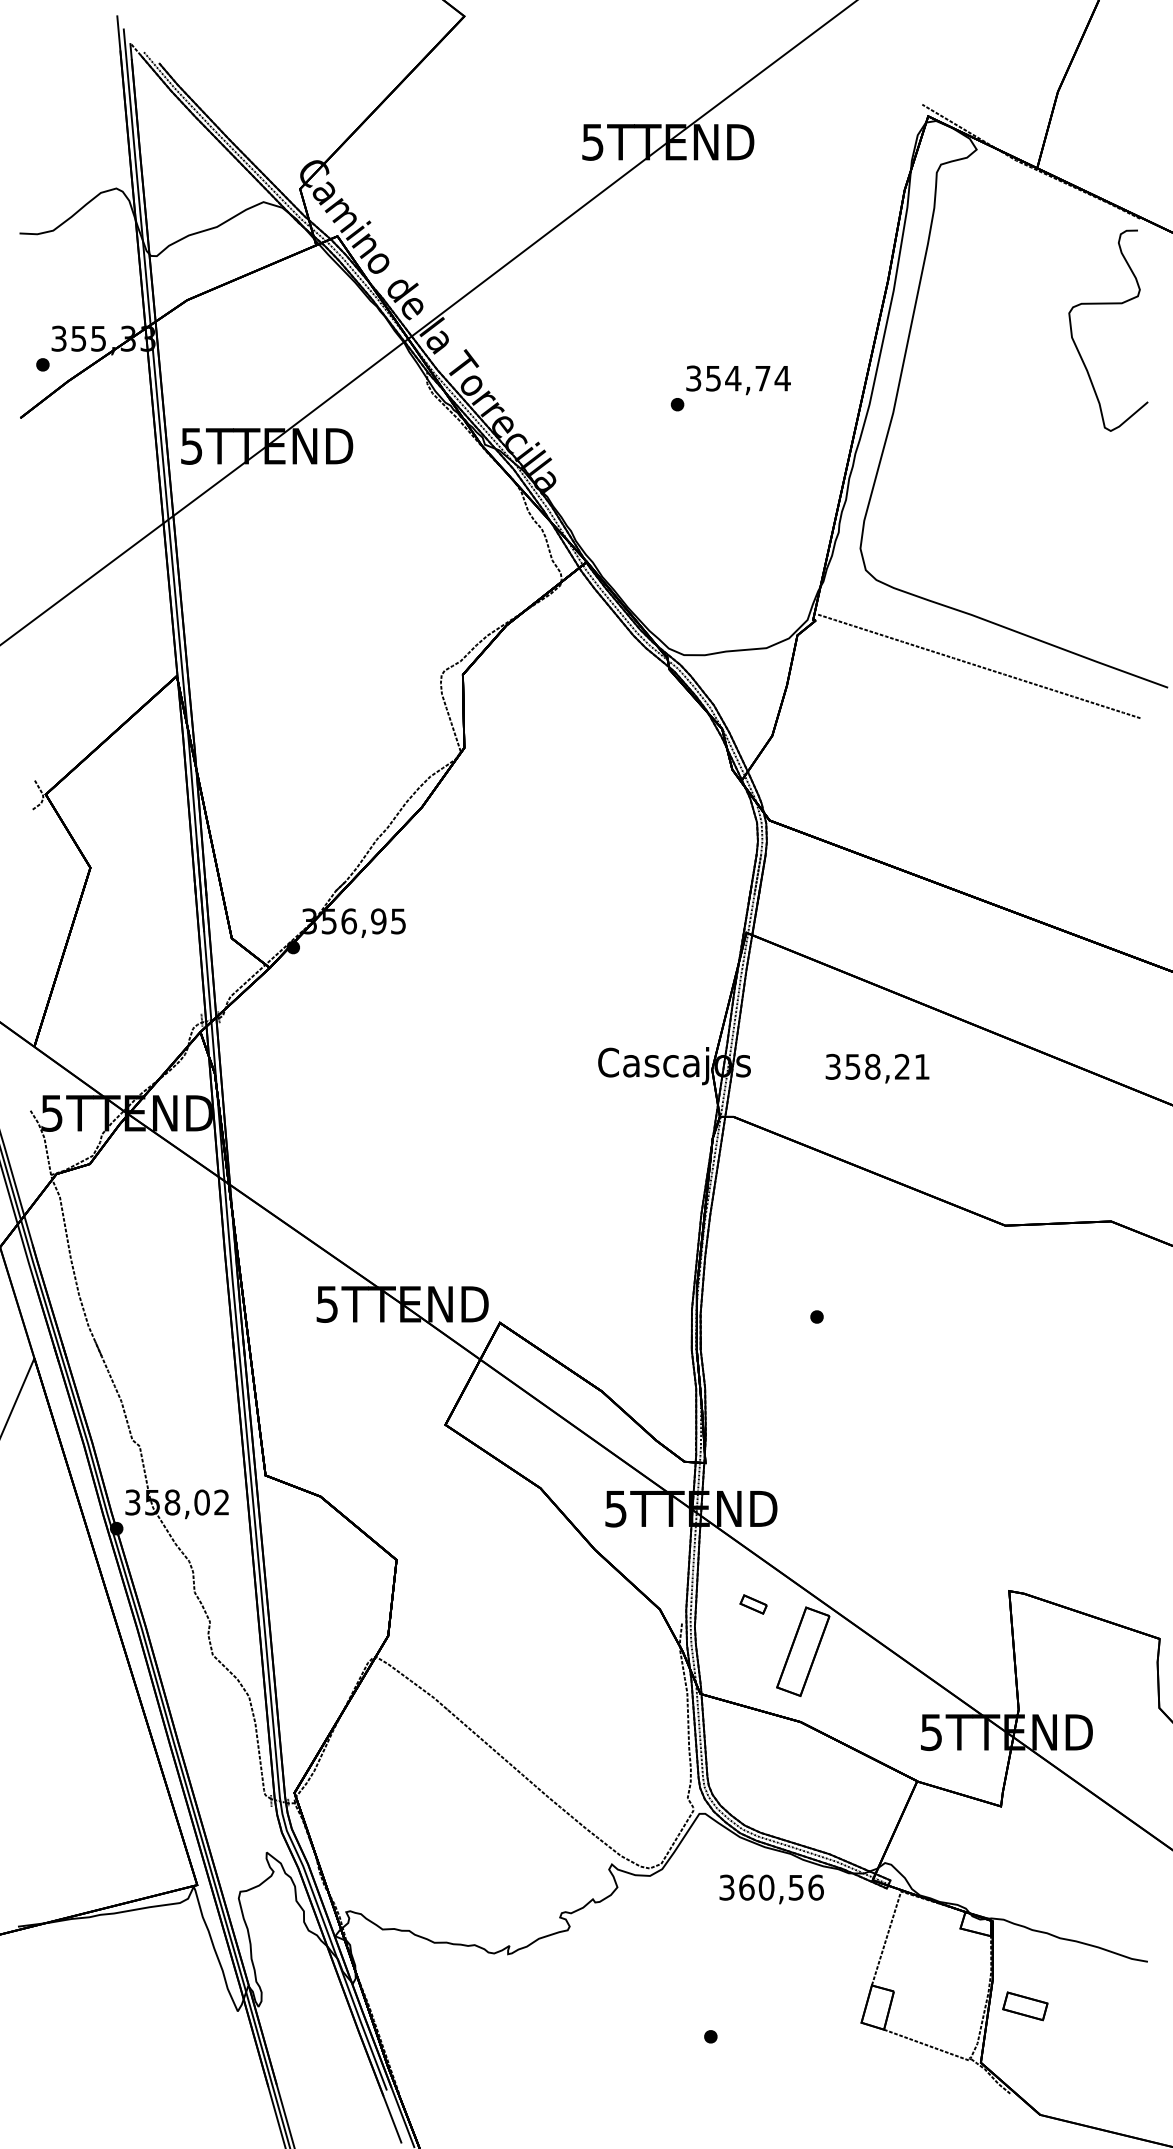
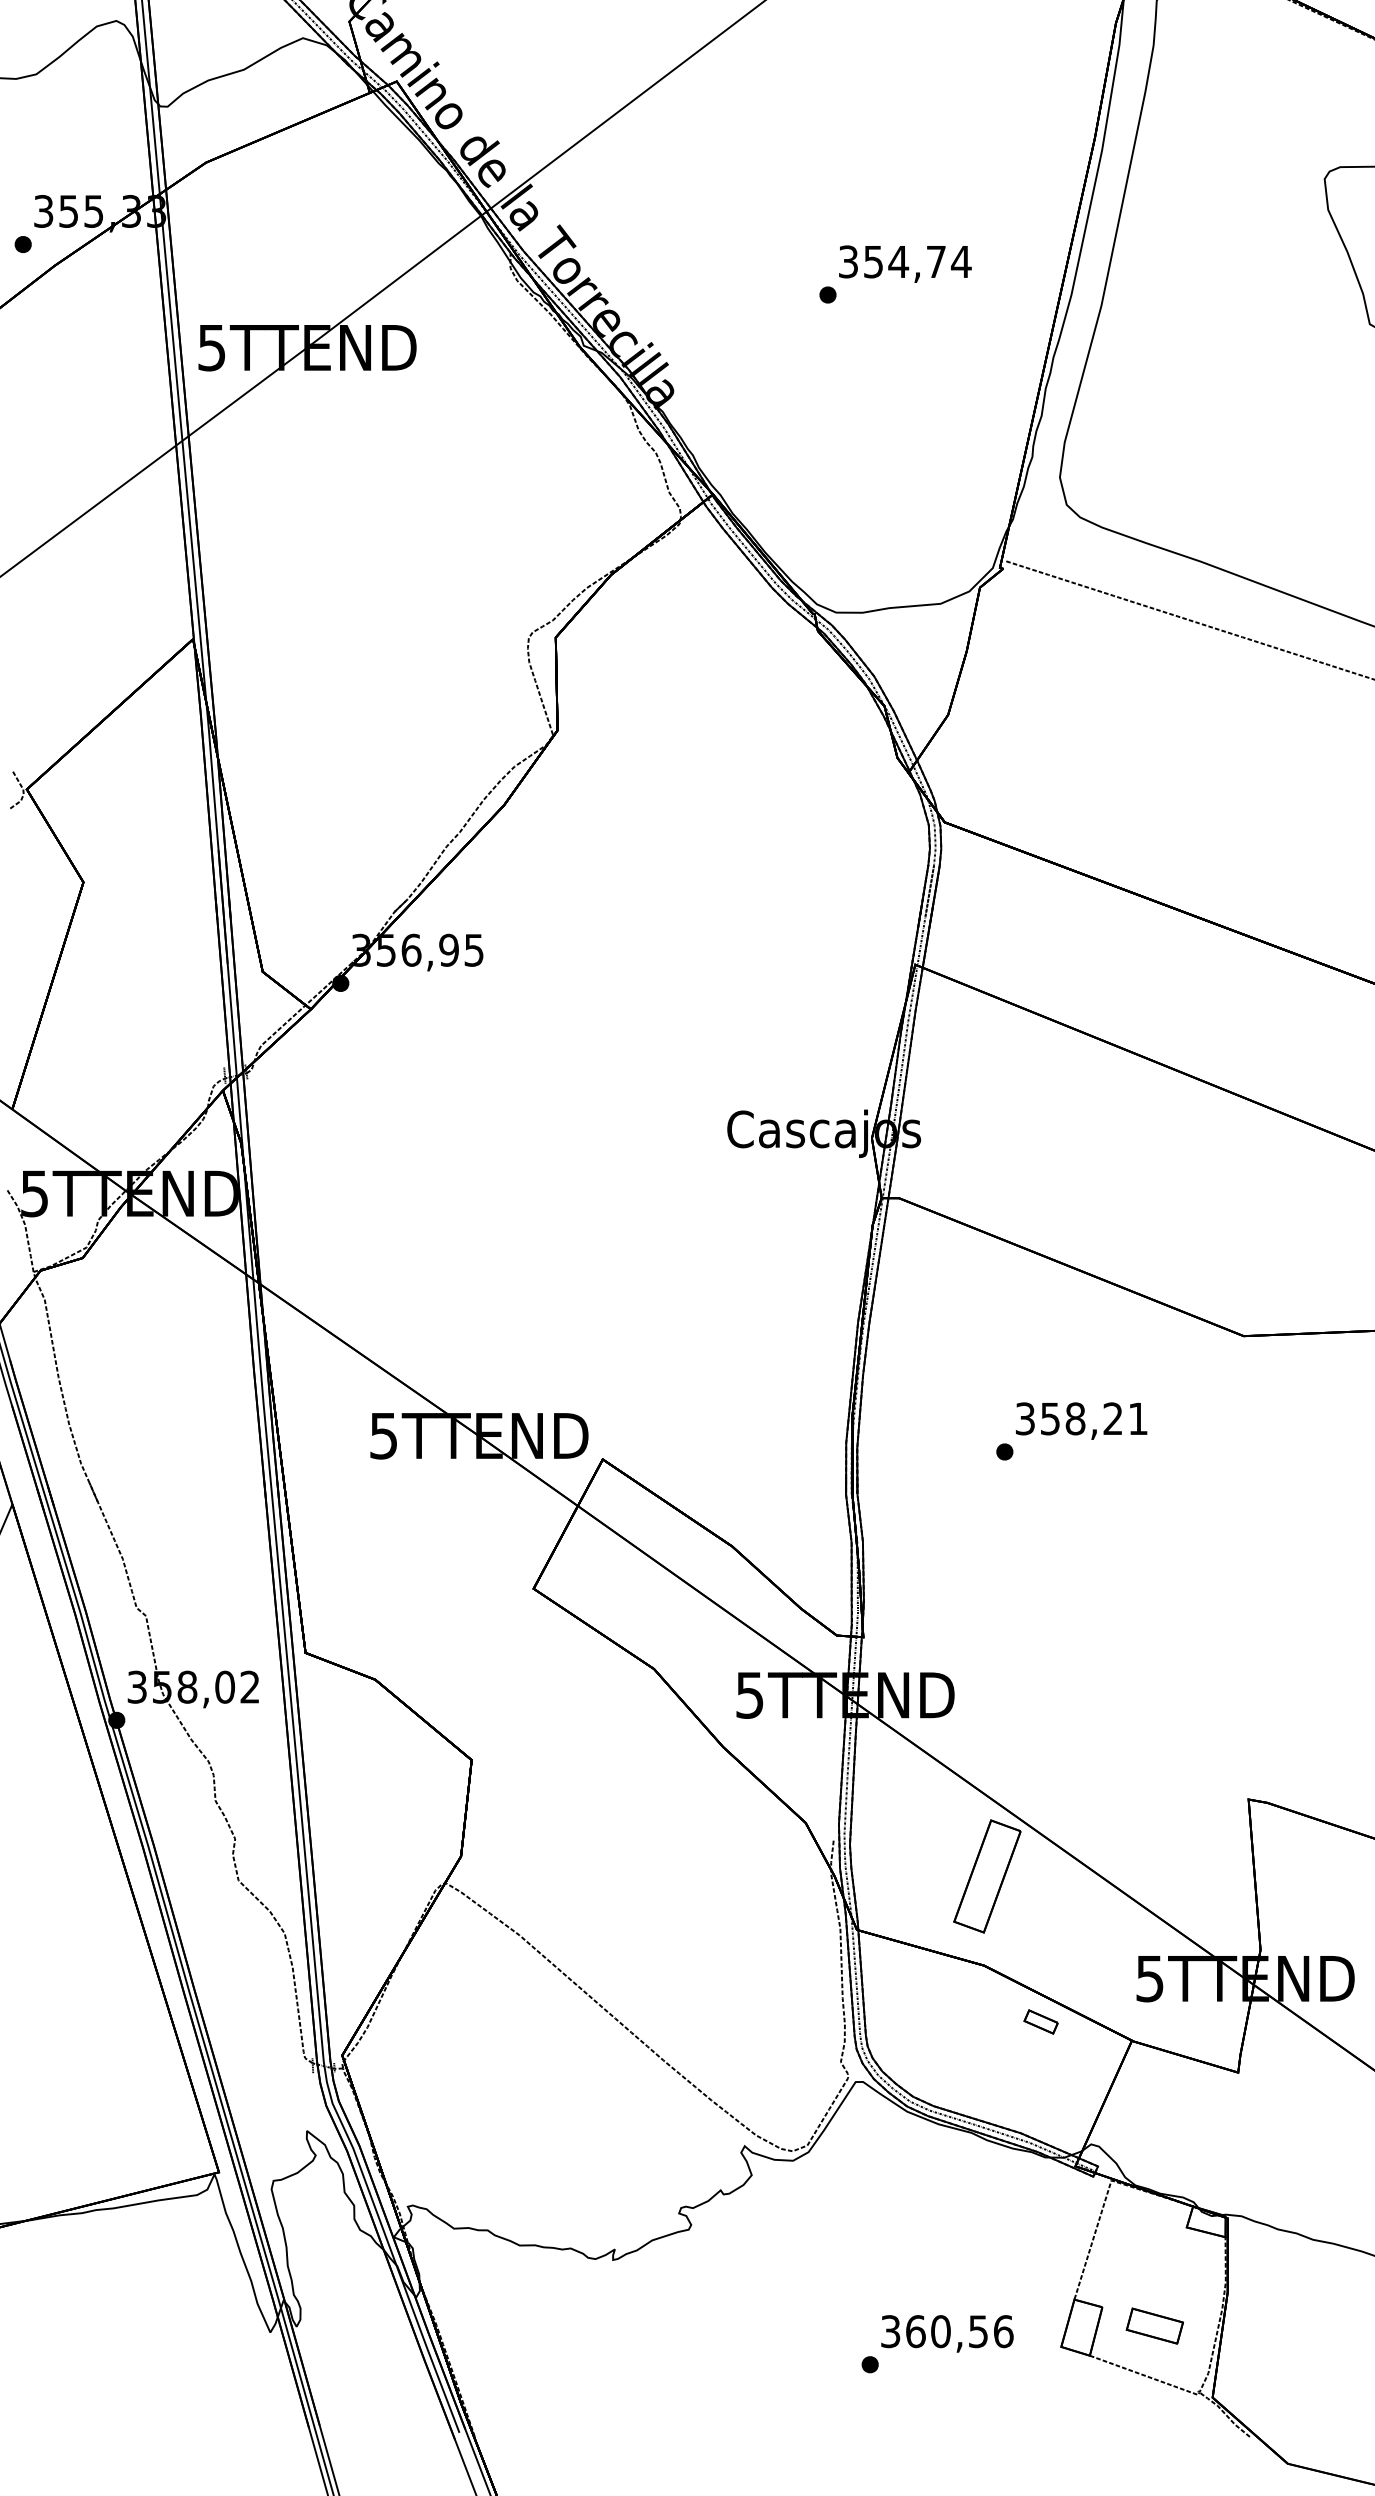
text: (877, 1068) -> (1081, 1420), moved
part: (753, 1604) -> (1040, 2021), moved
text: (771, 1889) -> (947, 2333), moved
part: (1025, 2006) -> (1155, 2326), moved

